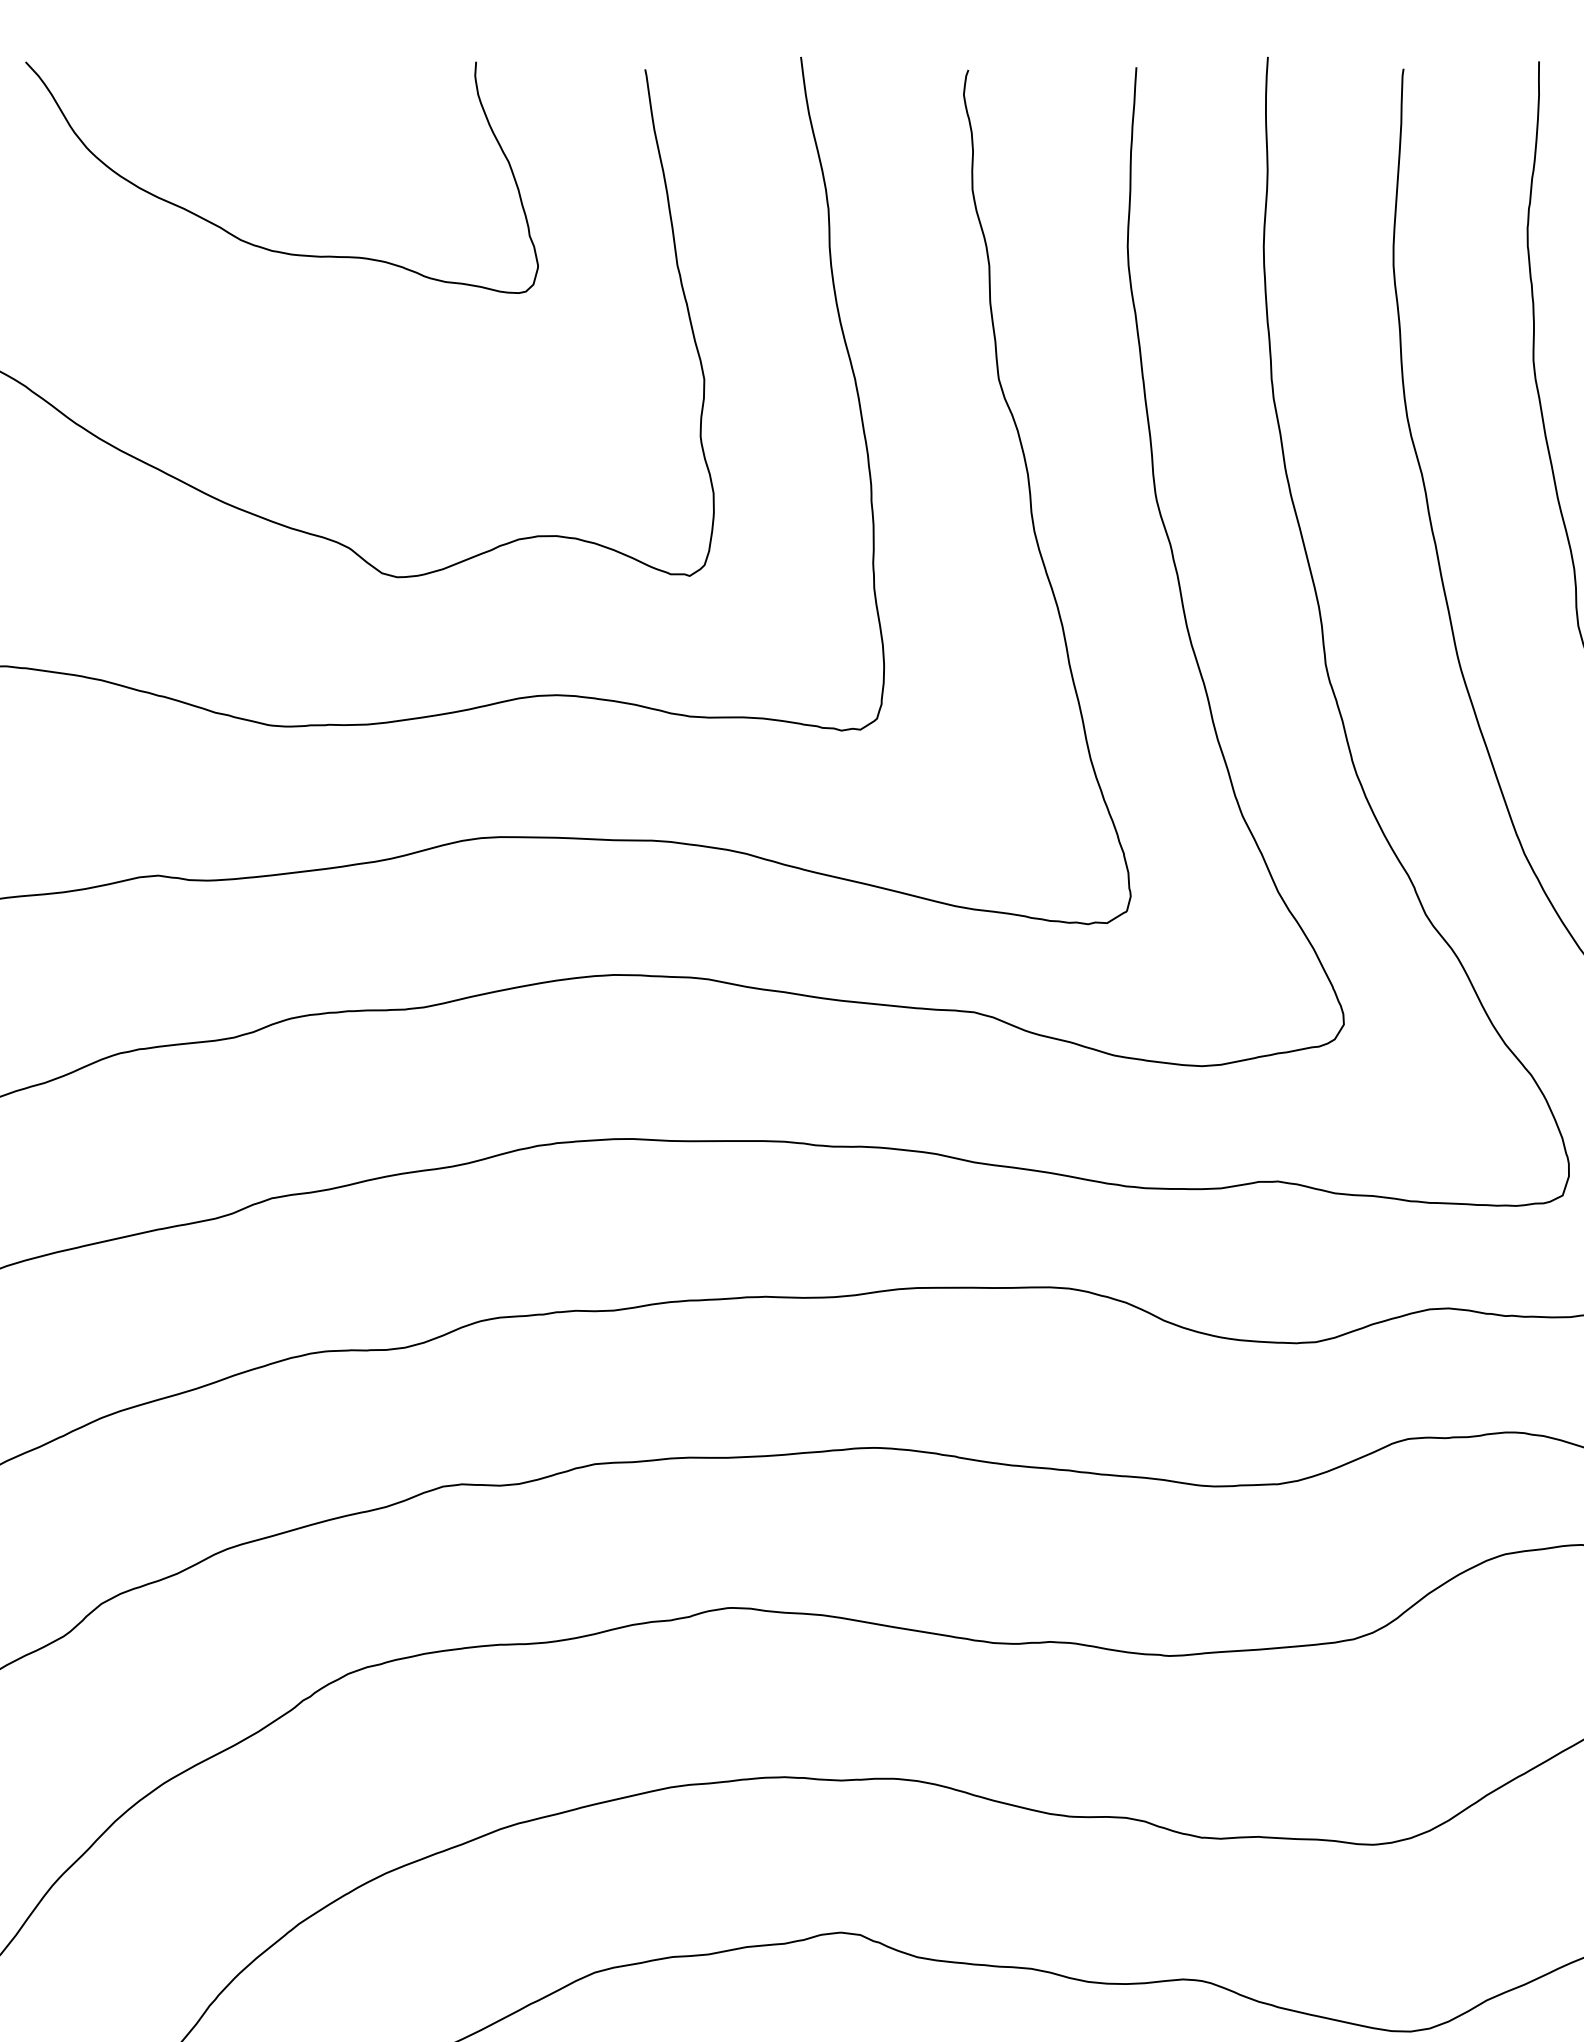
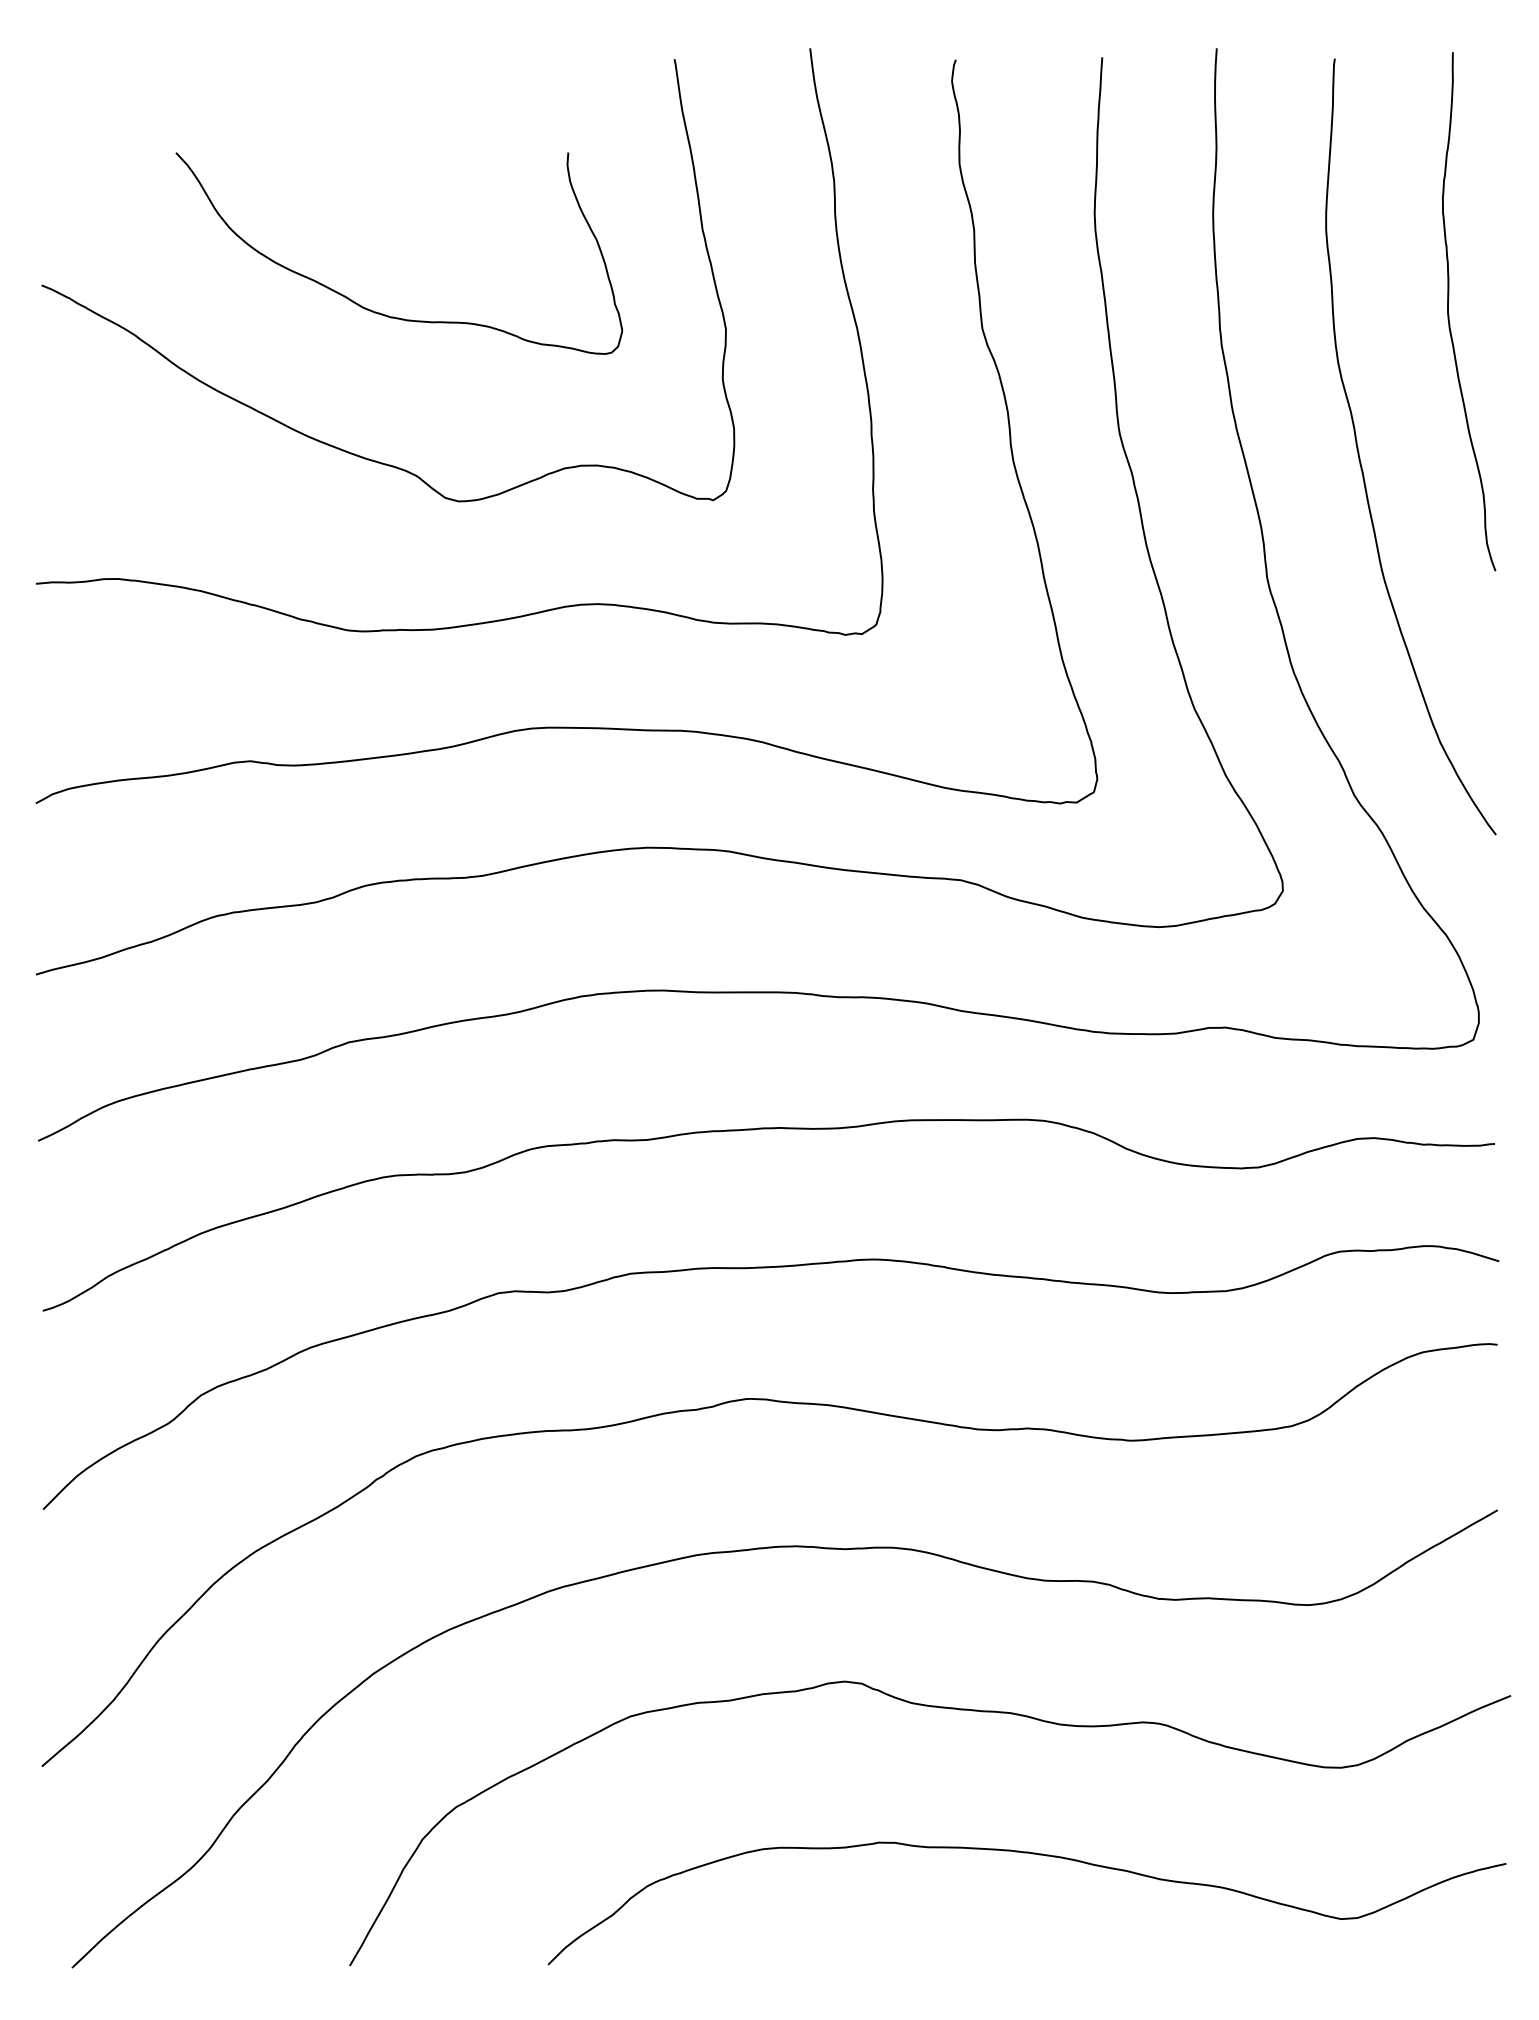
curve: (259, 245) -> (379, 312), moved

